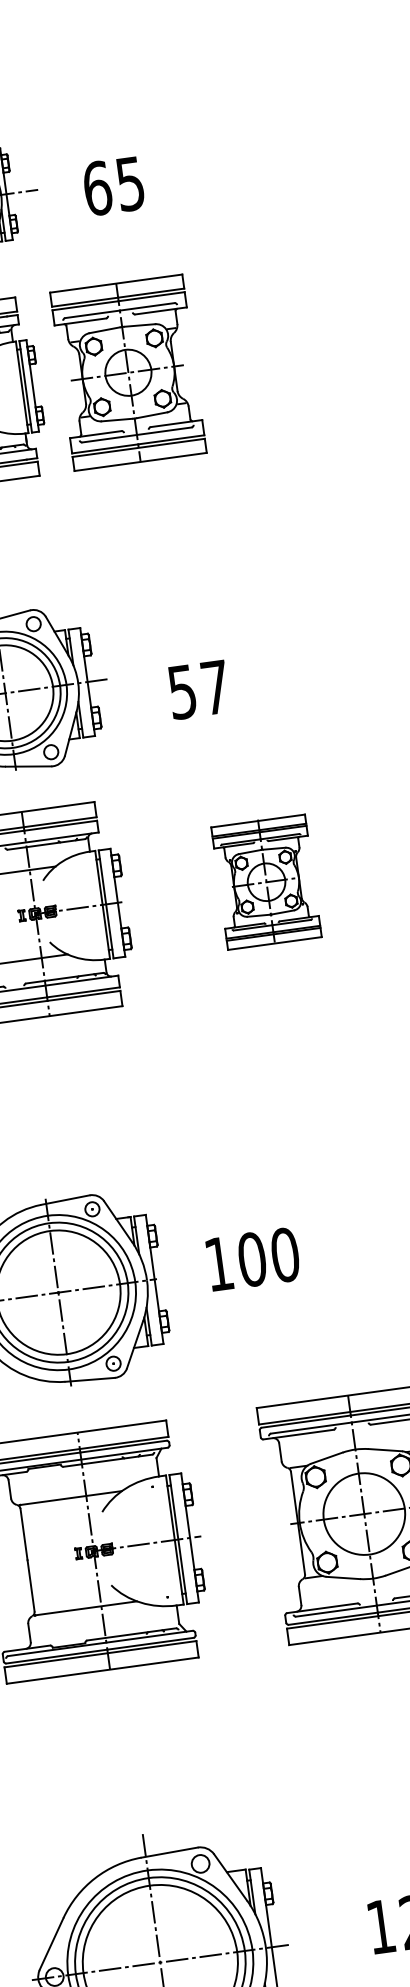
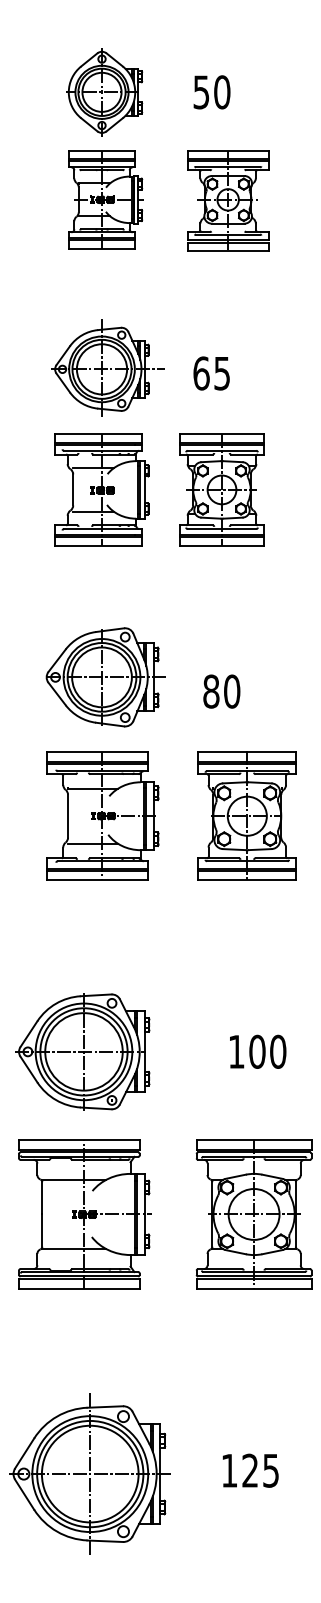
part: (127, 372) -> (221, 489), moved
text: (198, 689) -> (221, 691), 57 -> 80
part: (265, 881) -> (246, 815), size x1.67
text: (253, 1258) -> (258, 1051), moved

